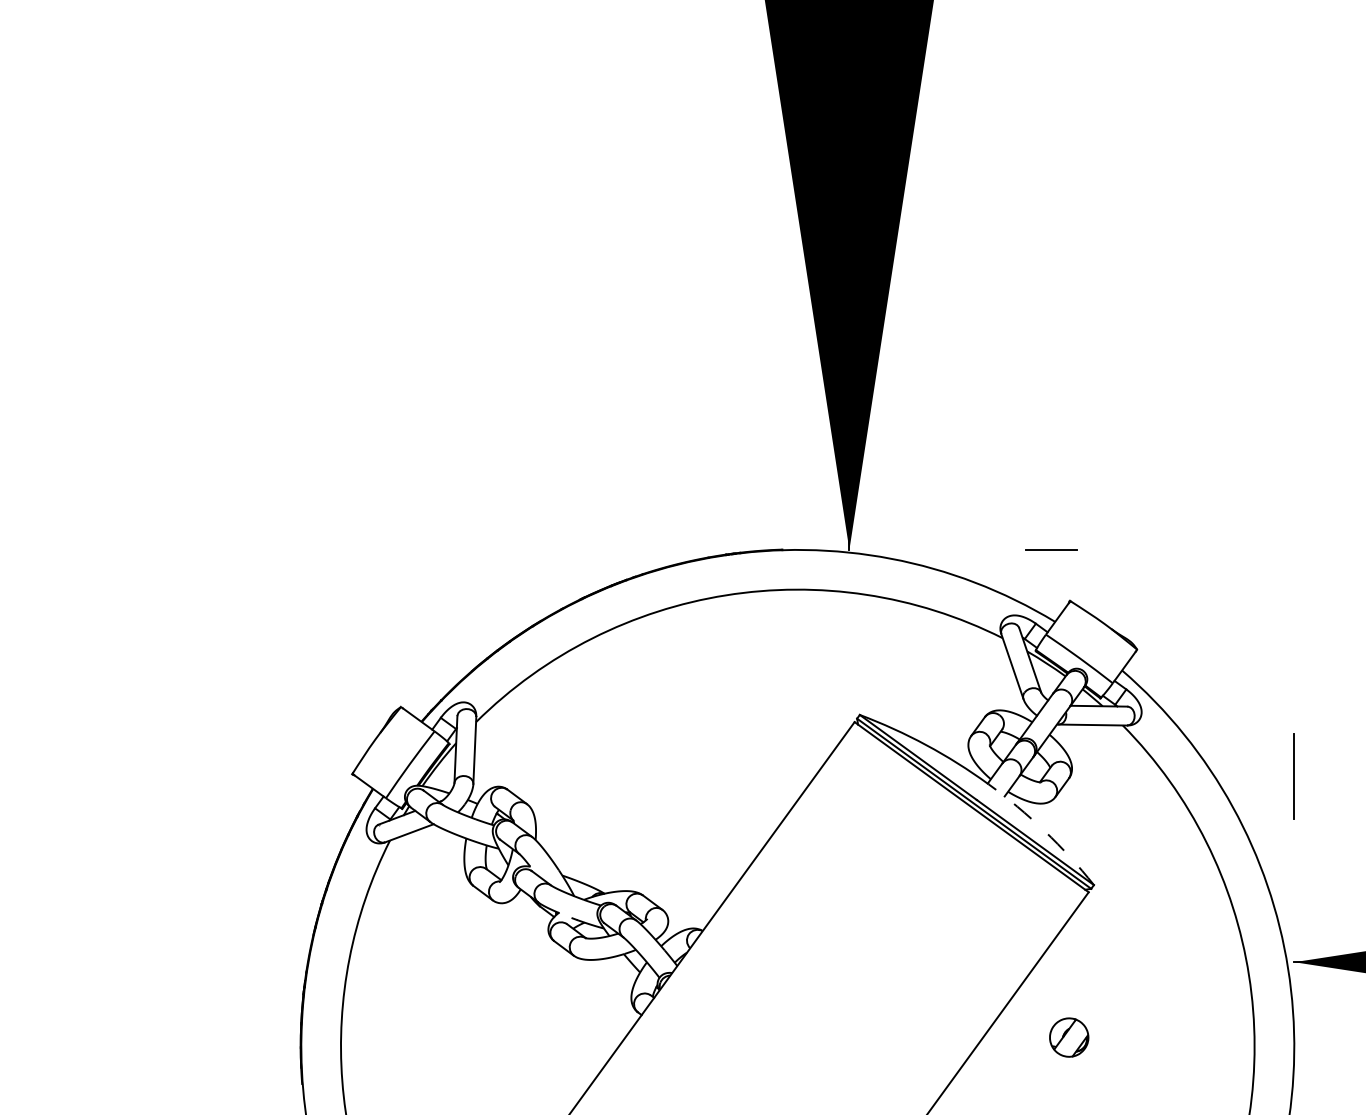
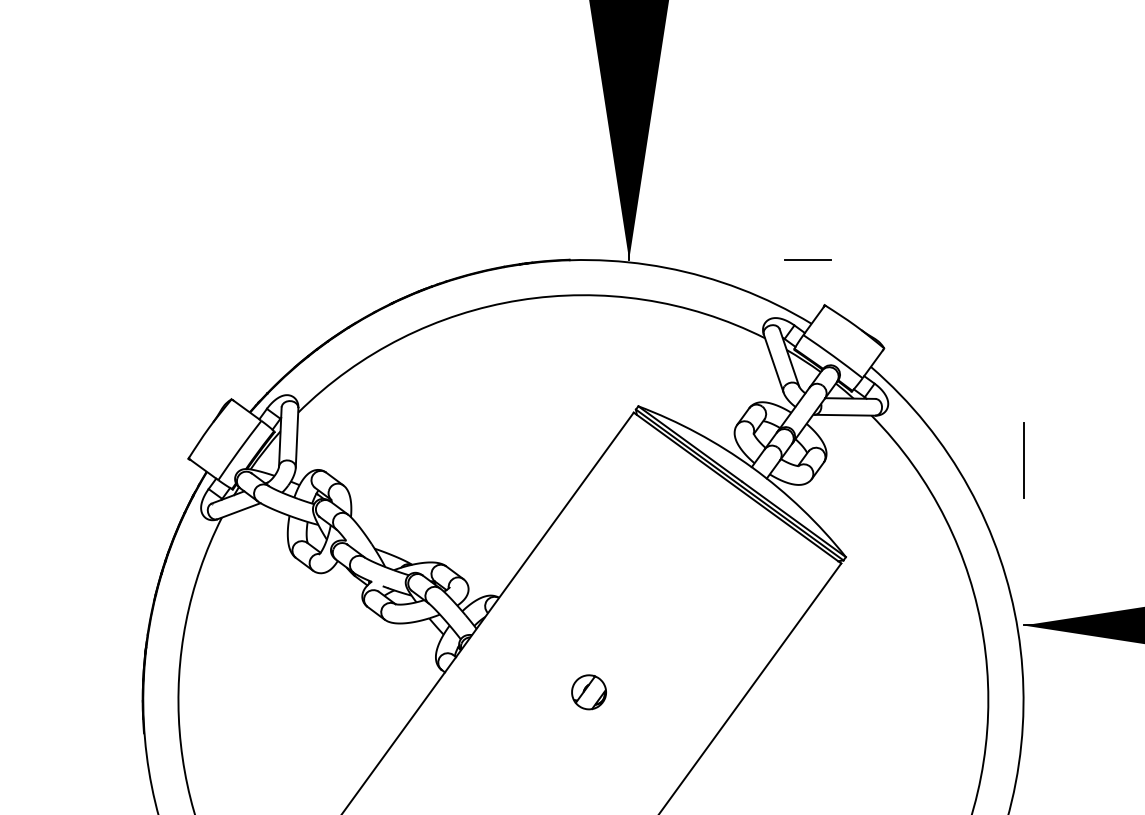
arc: (1044, 831) -> (802, 509), dashed -> solid
part: (1069, 1037) -> (589, 692), moved

